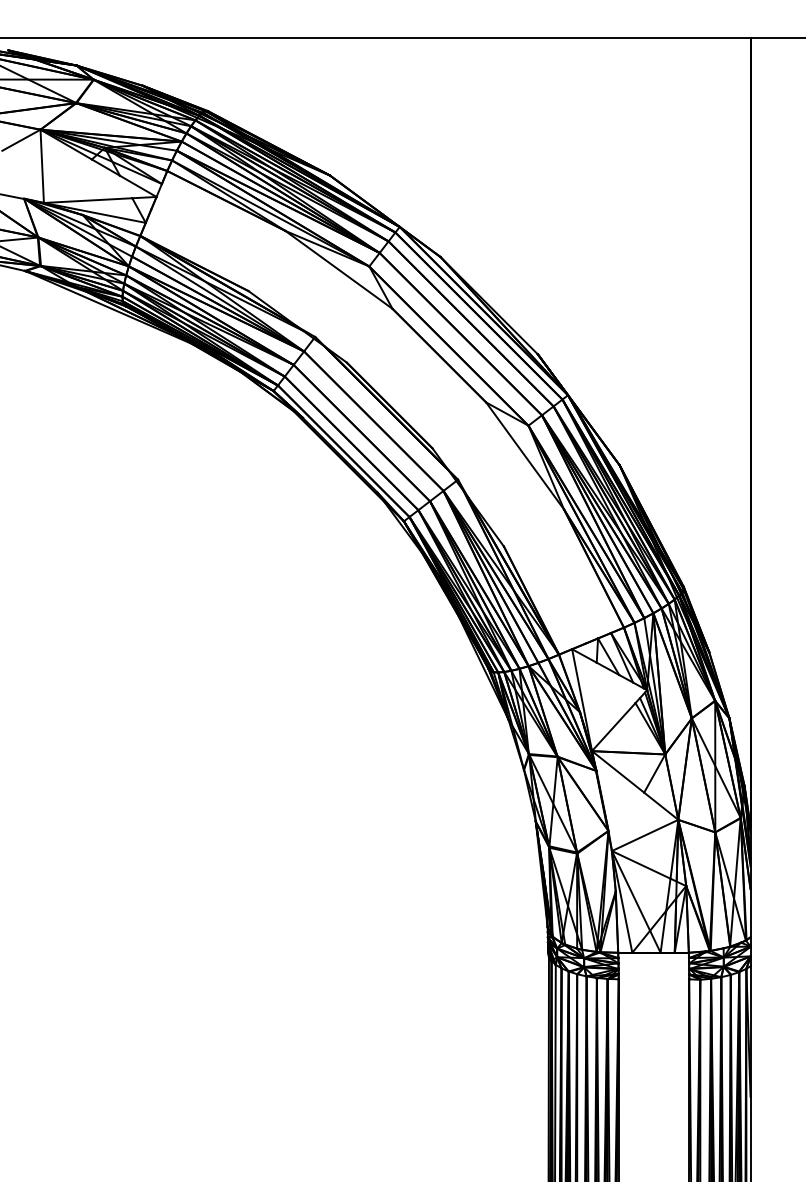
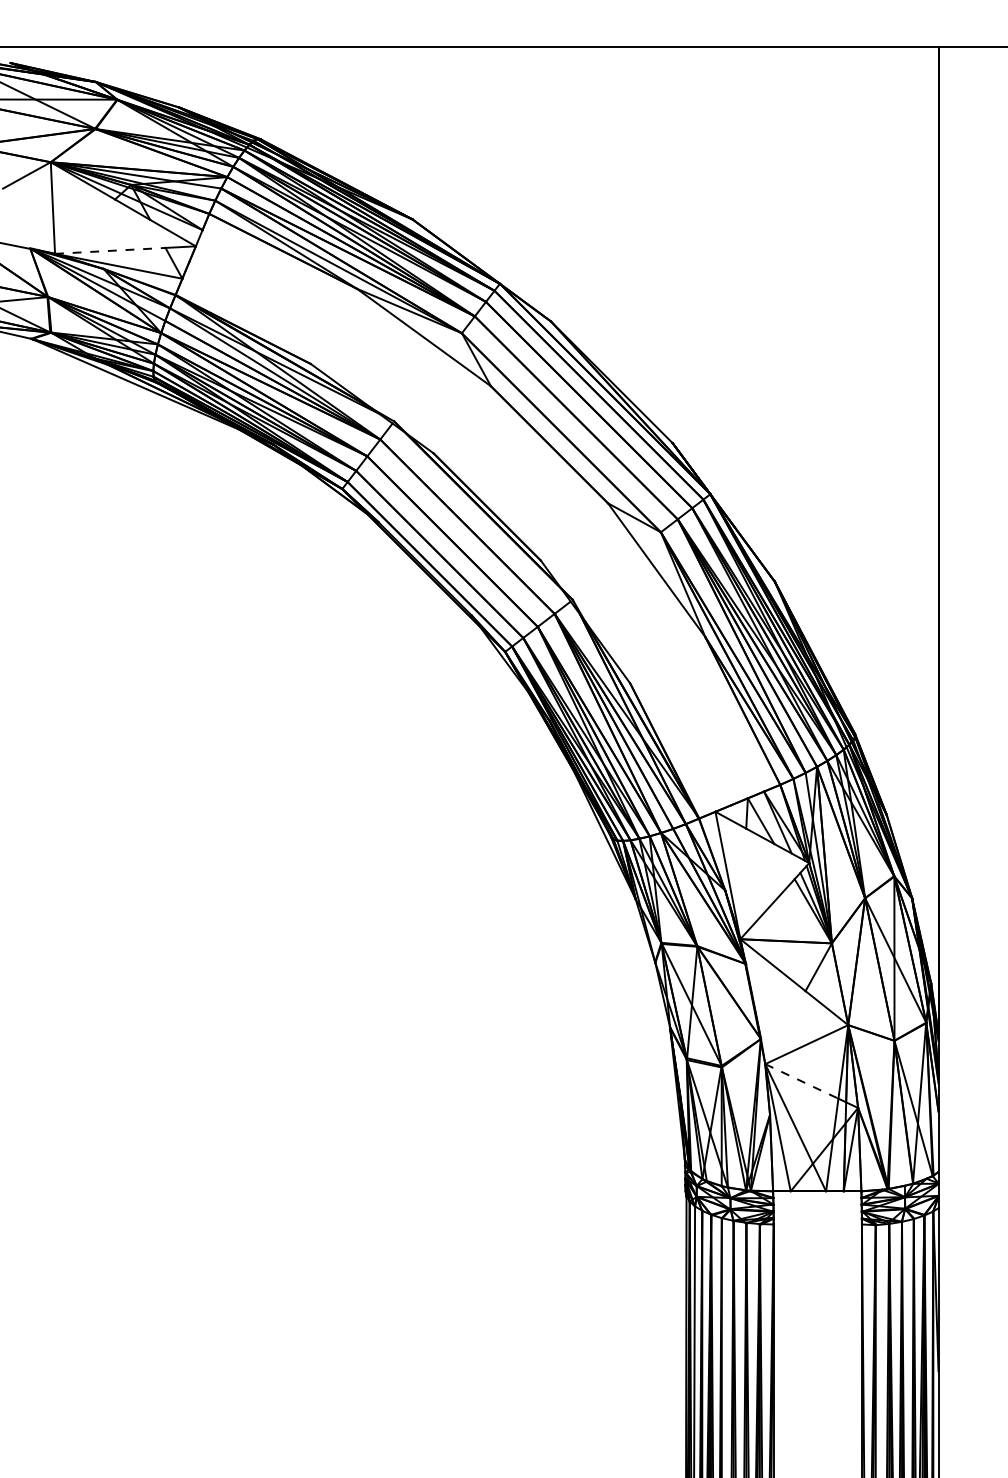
line: (88, 200) -> (110, 250), solid -> dashed
line: (641, 864) -> (802, 1081), solid -> dashed

